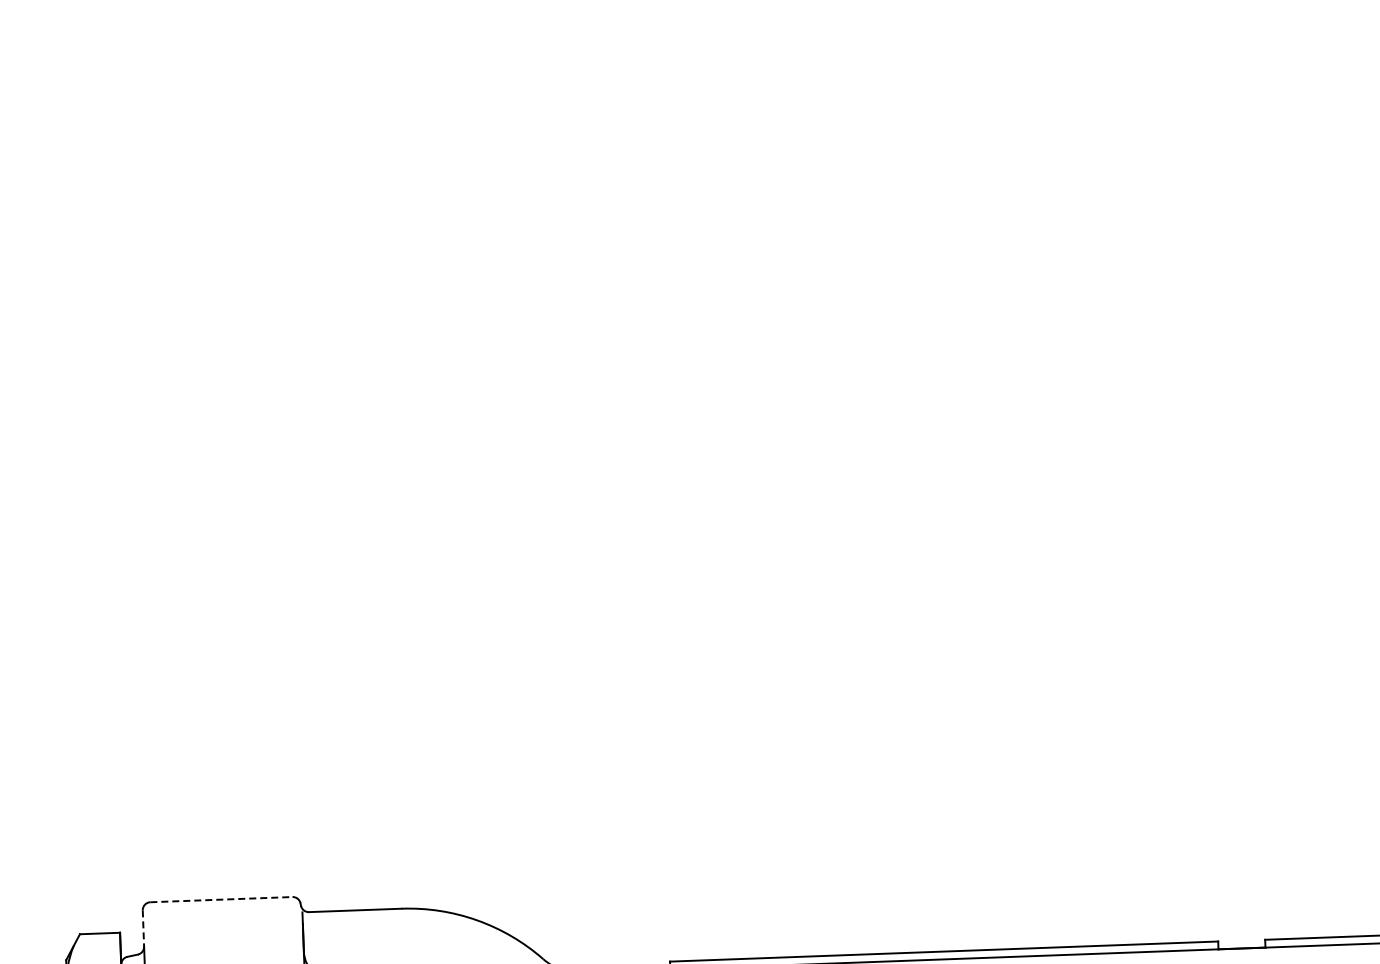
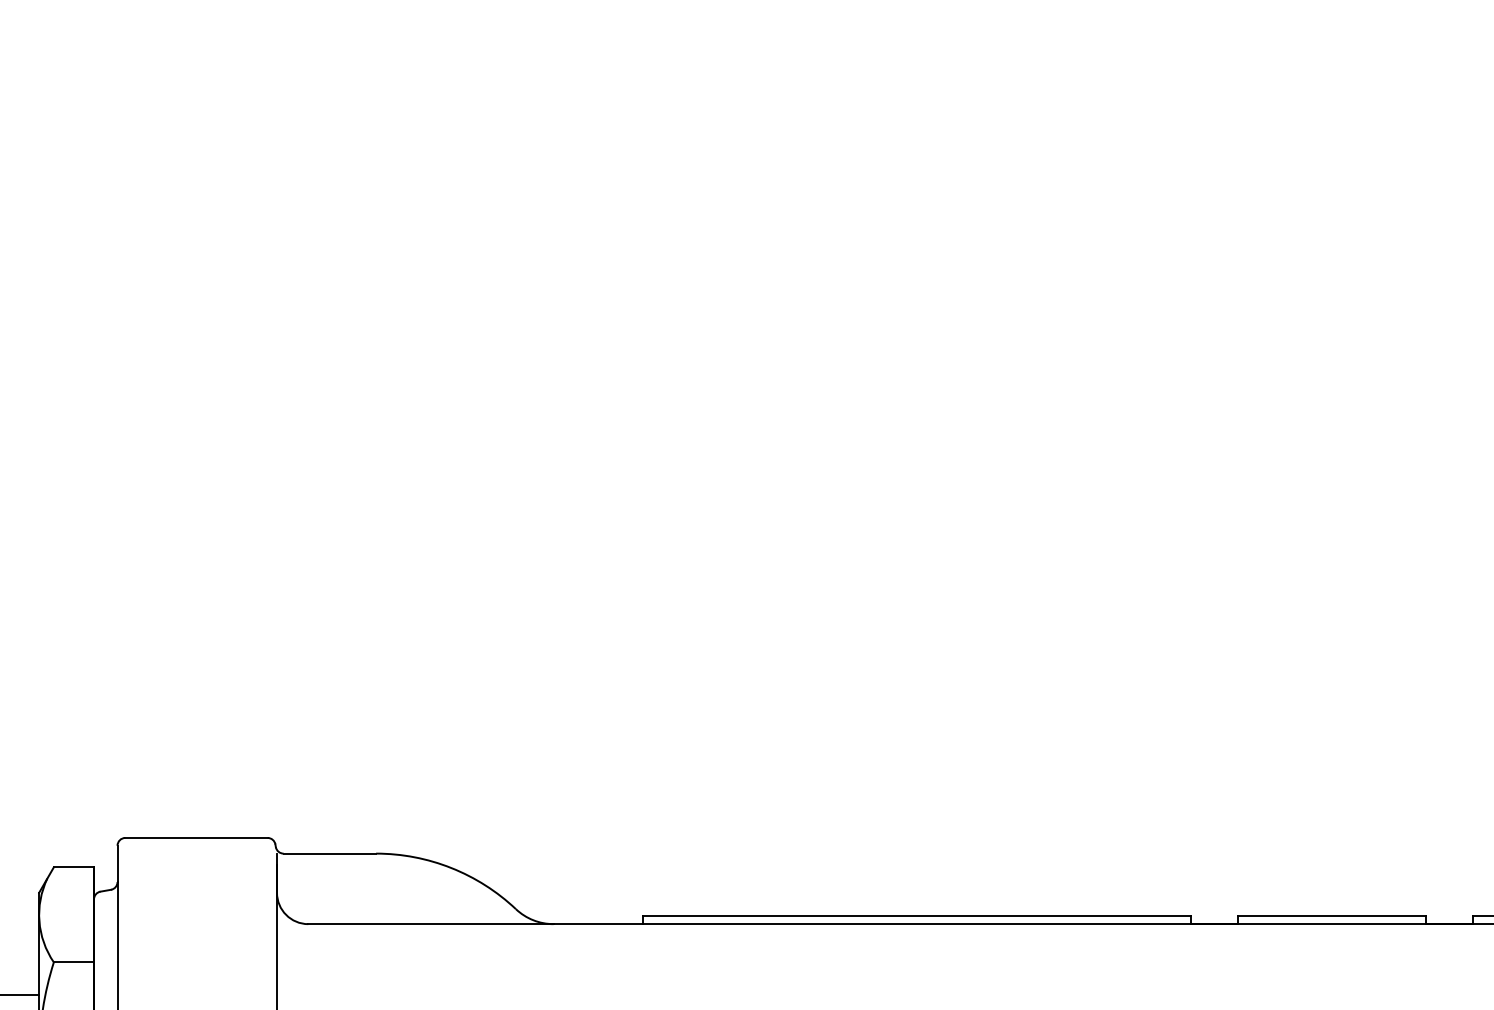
line: (222, 899) -> (197, 837), dashed -> solid
line: (143, 929) -> (117, 864), dashed -> solid

